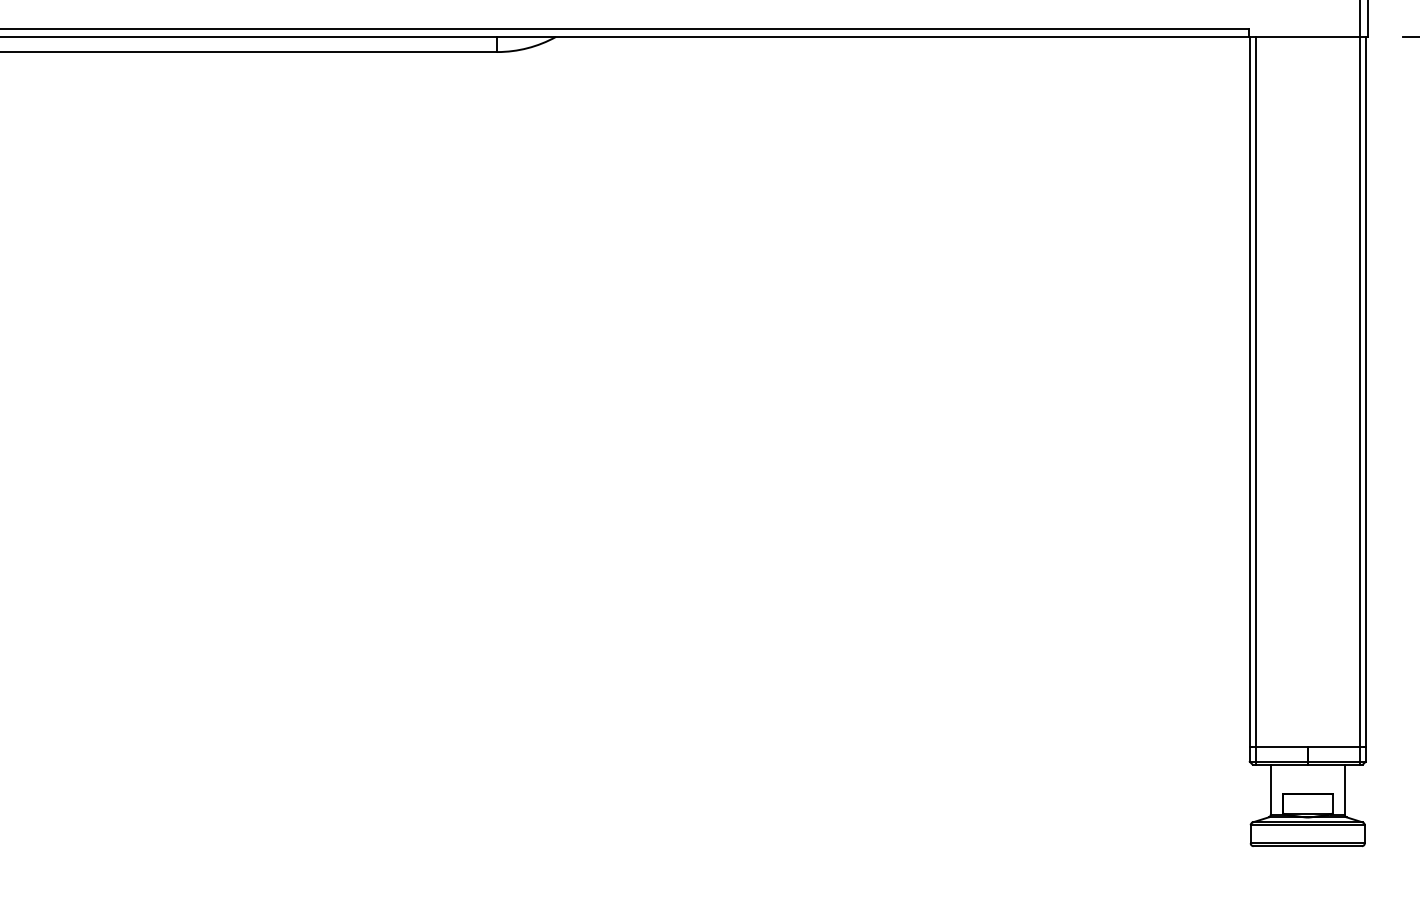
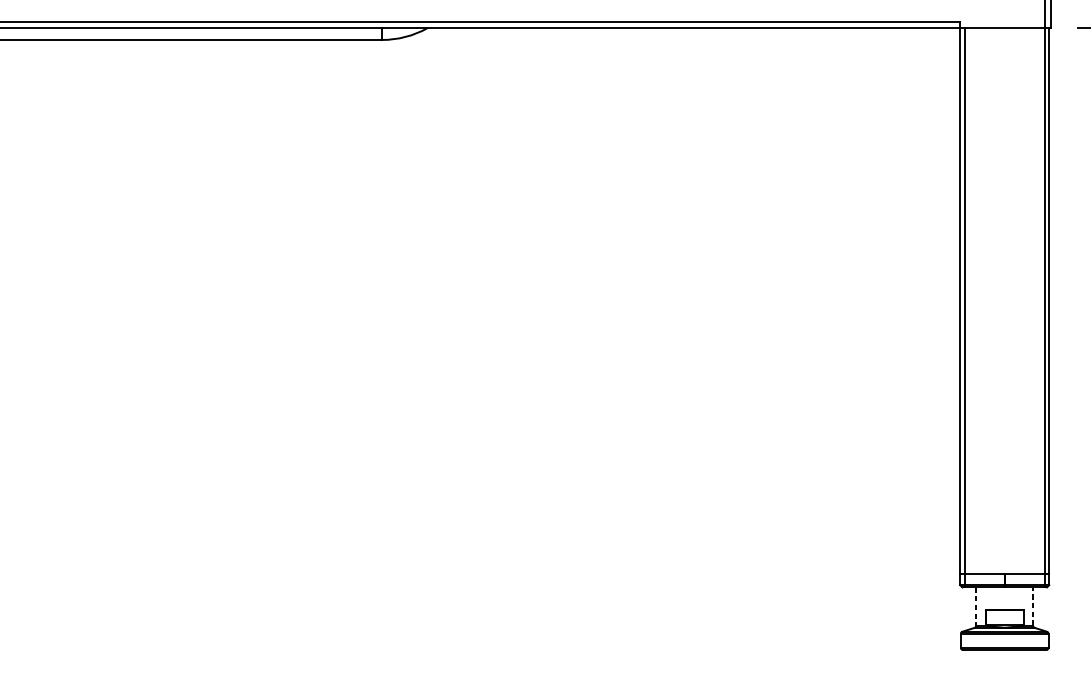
line: (1270, 789) -> (976, 606), solid -> dashed
line: (1344, 789) -> (1032, 606), solid -> dashed

